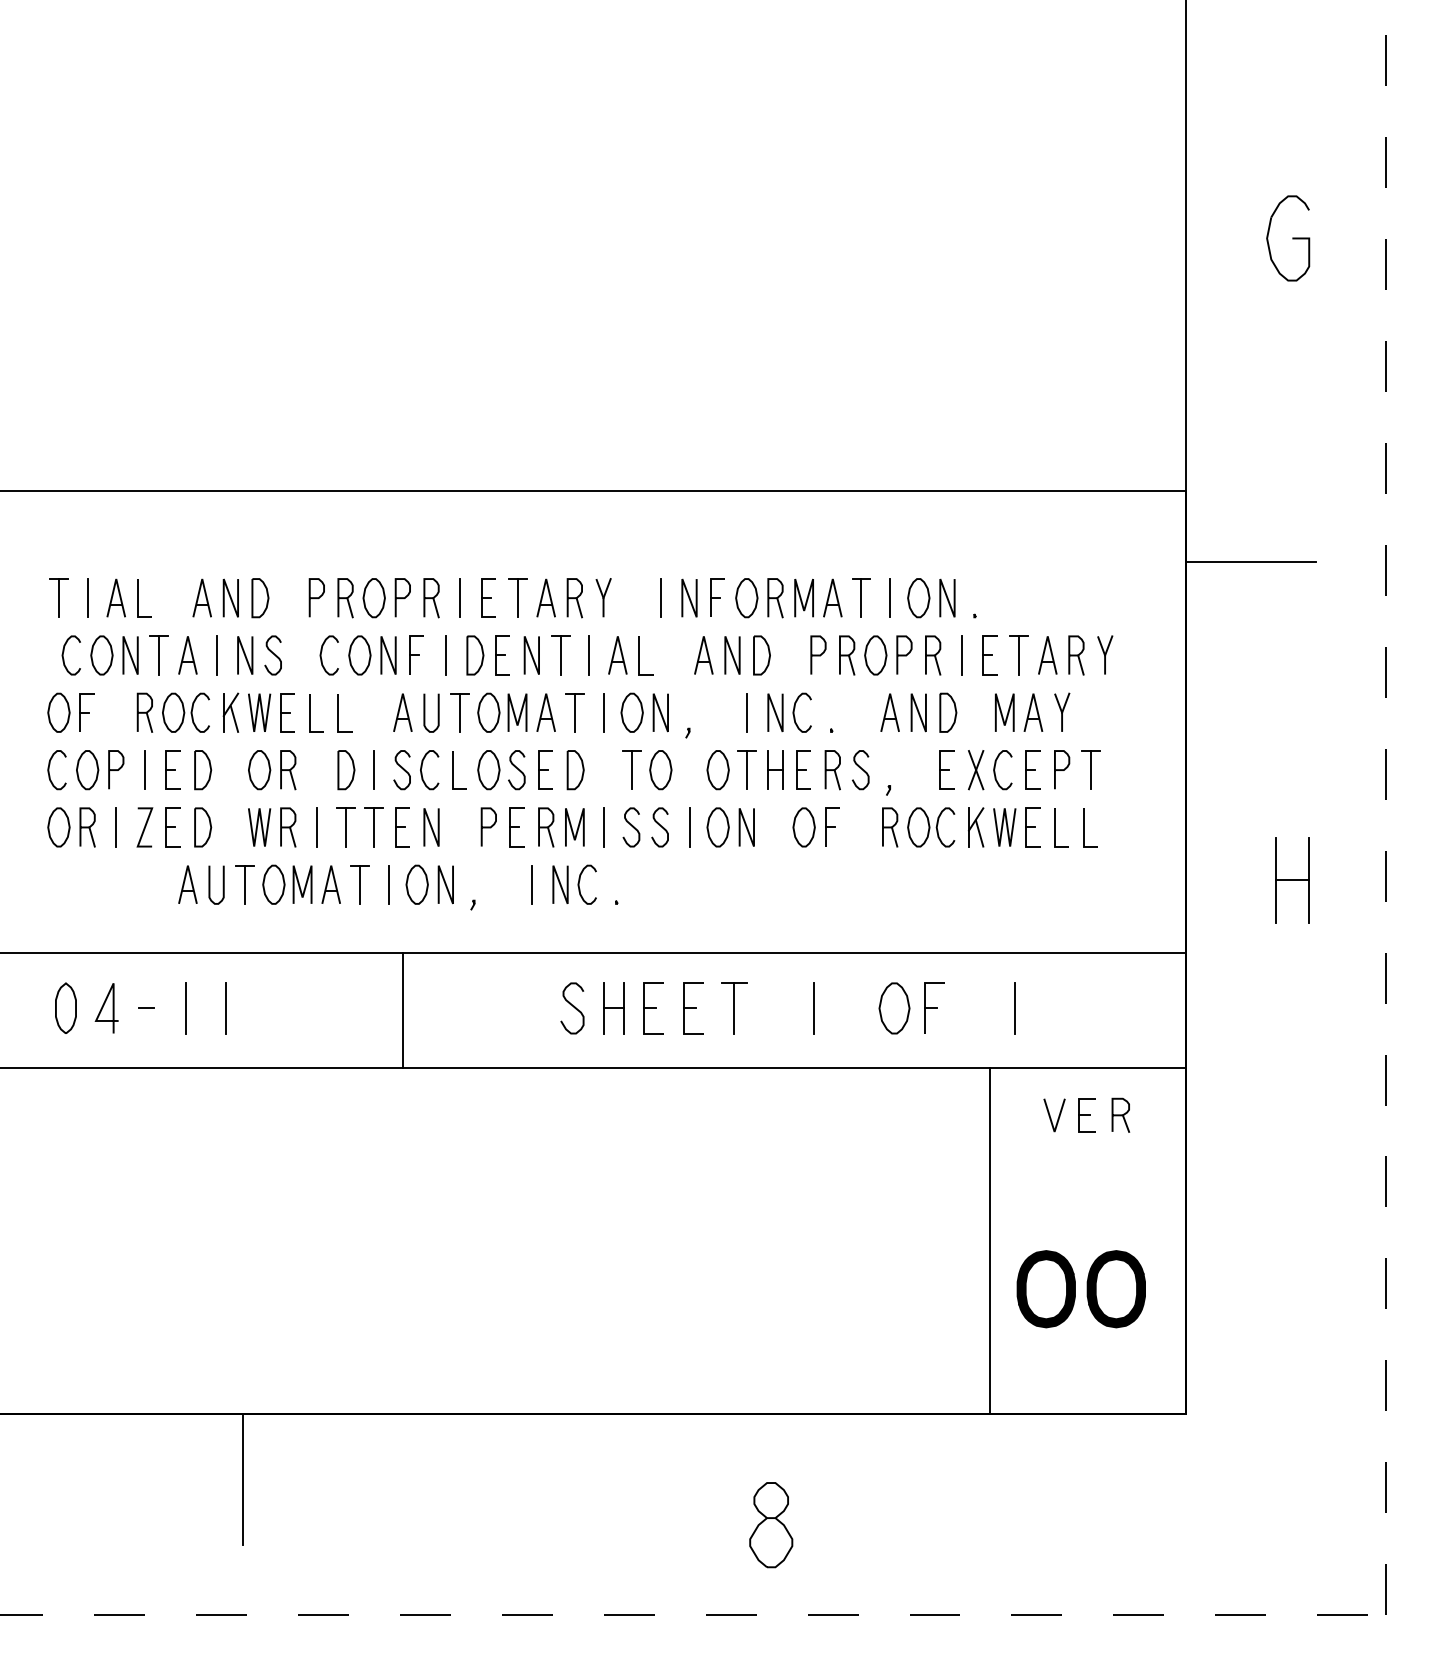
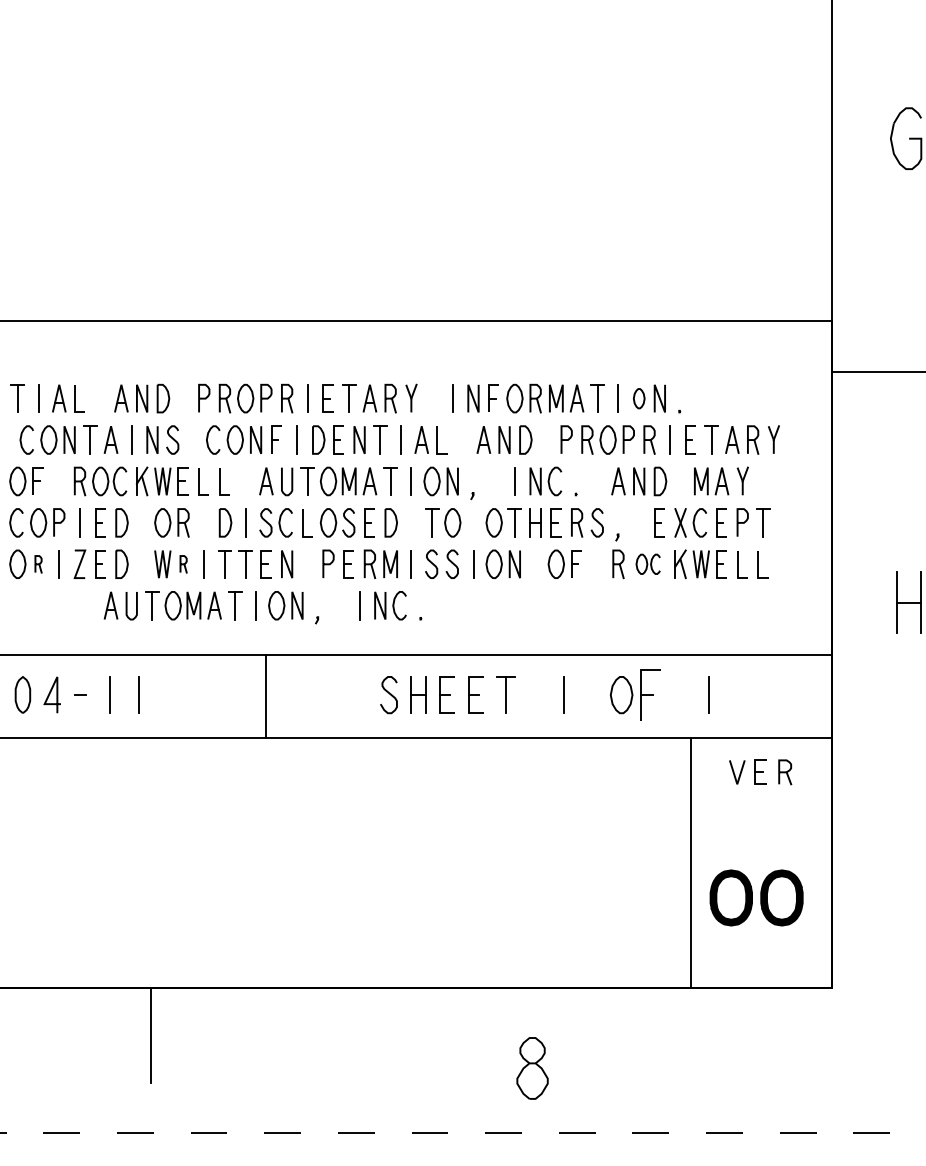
part: (918, 598) -> (638, 398), size x0.7
part: (87, 827) -> (38, 564), size x0.6
part: (288, 827) -> (183, 564), size x0.6
part: (931, 827) -> (648, 564), size x0.7
part: (934, 1007) -> (650, 694), size x1.4

